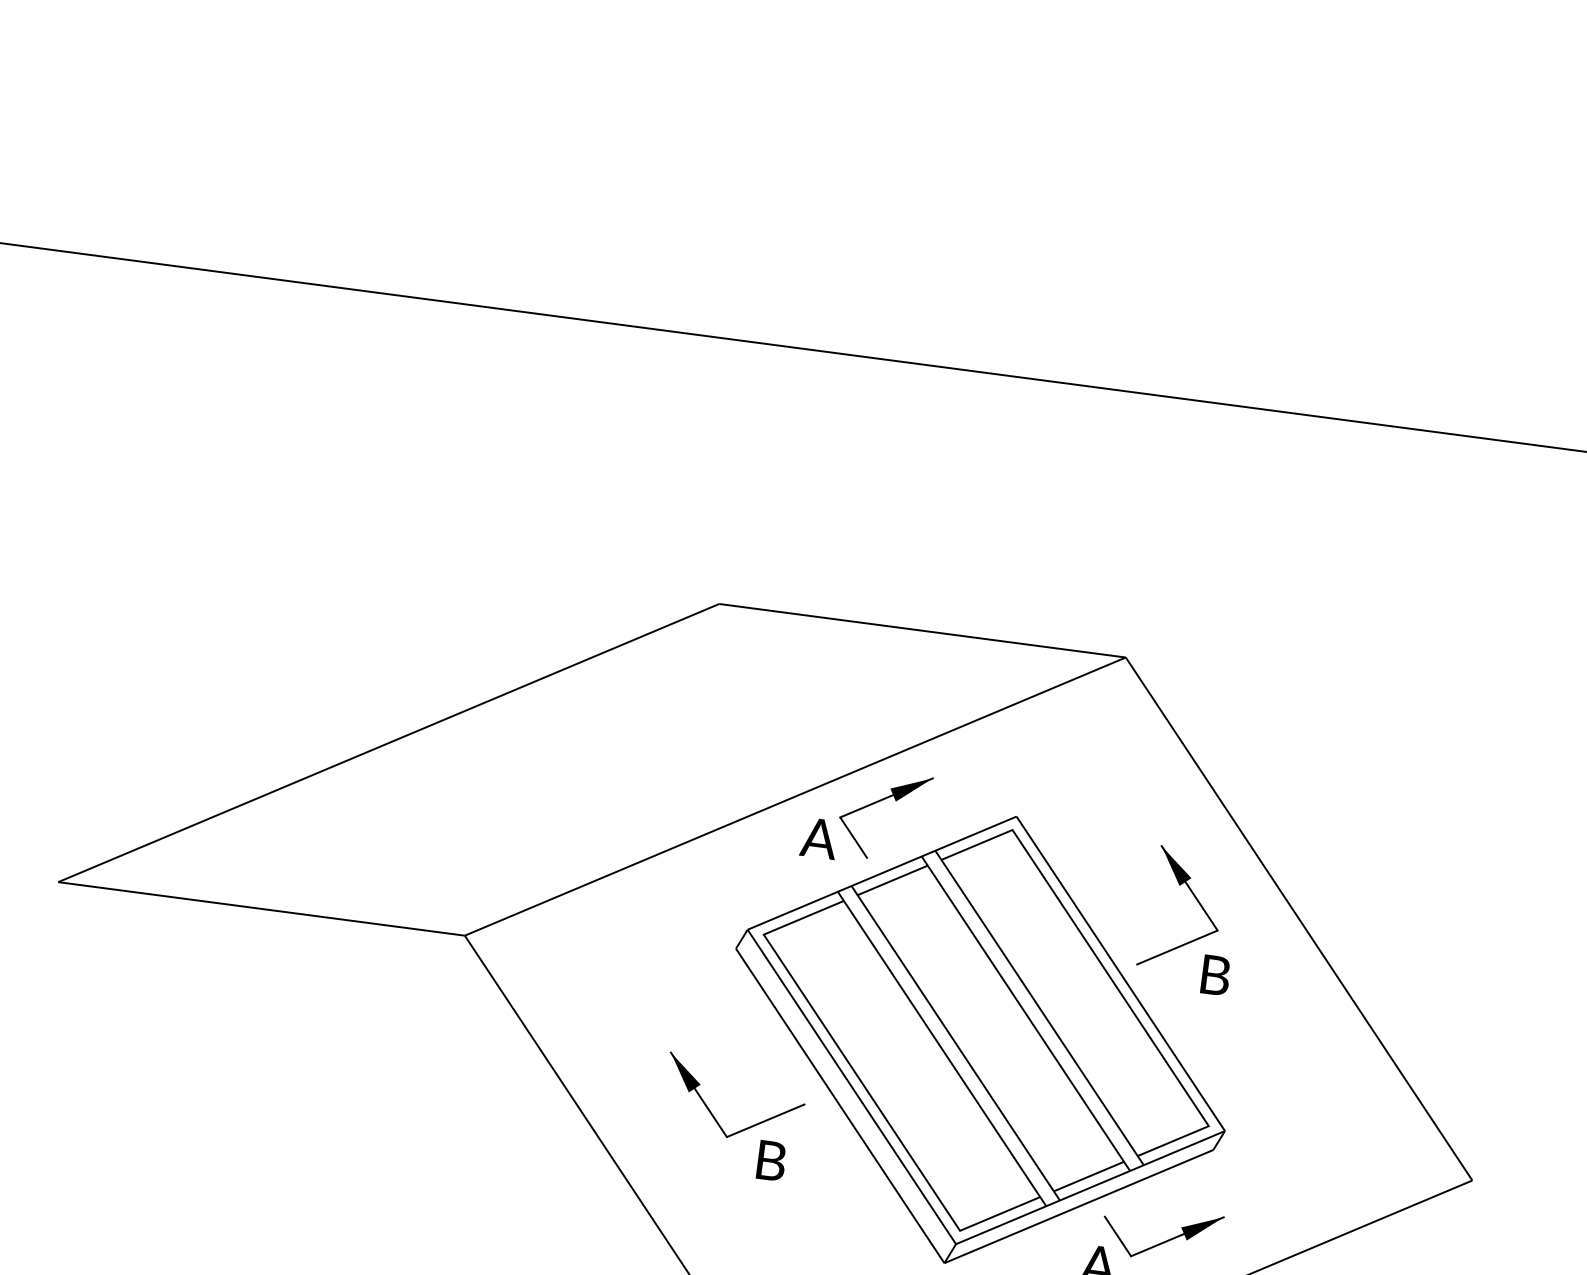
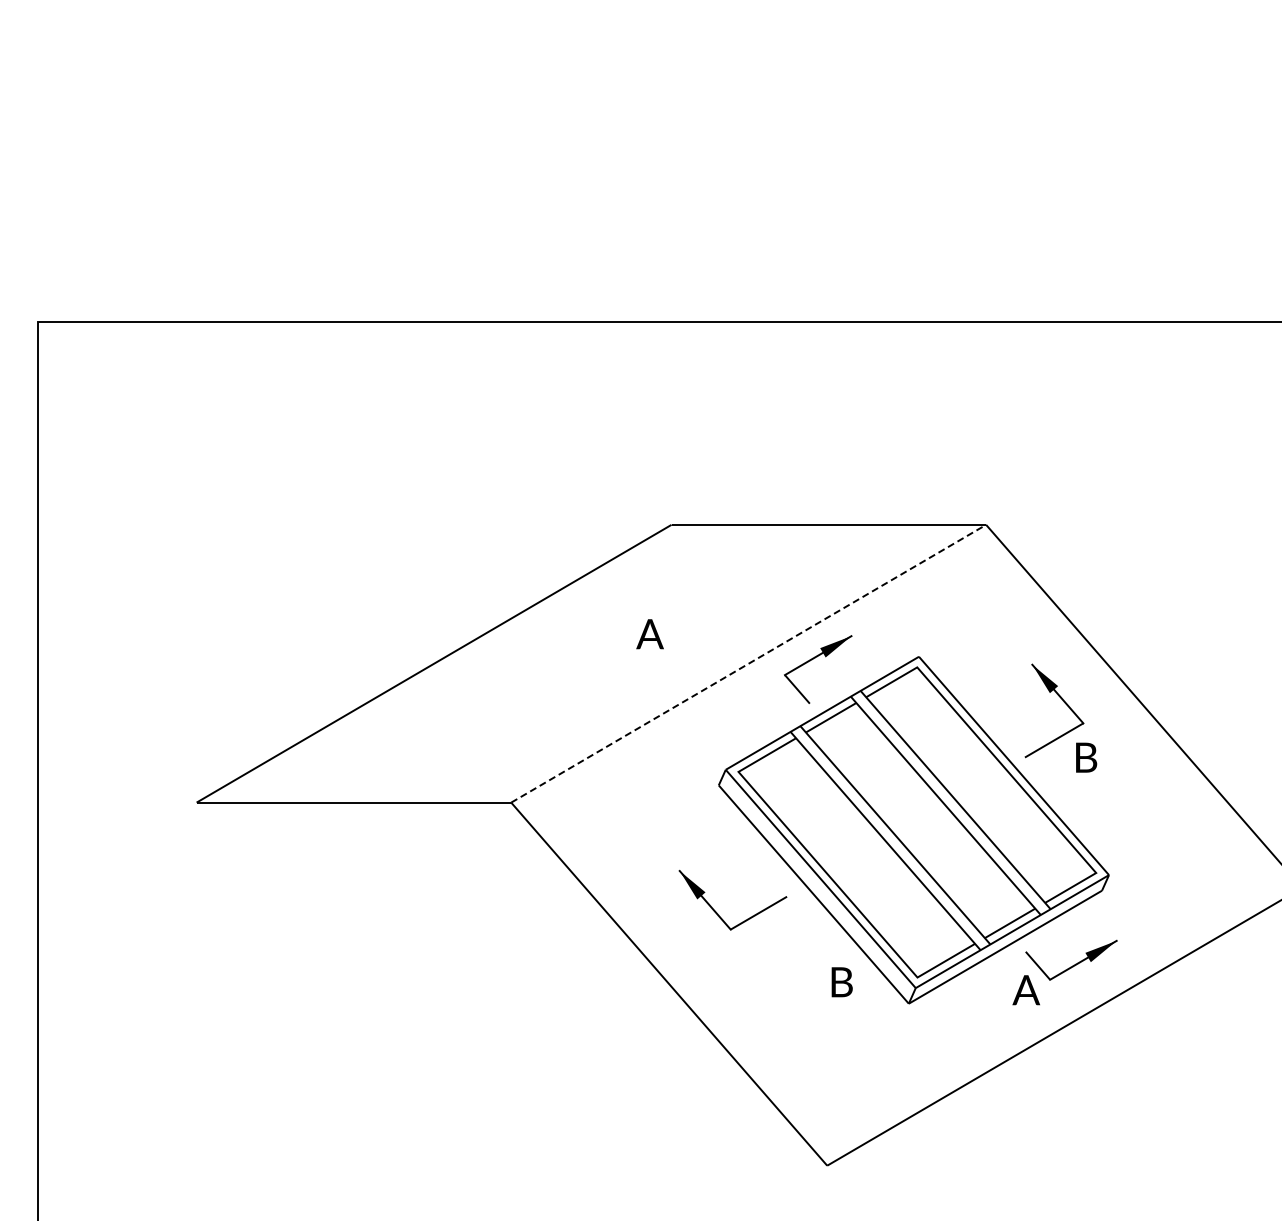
line: (796, 796) -> (749, 663), solid -> dashed
text: (818, 838) -> (649, 634), moved
text: (770, 1161) -> (841, 982), moved

